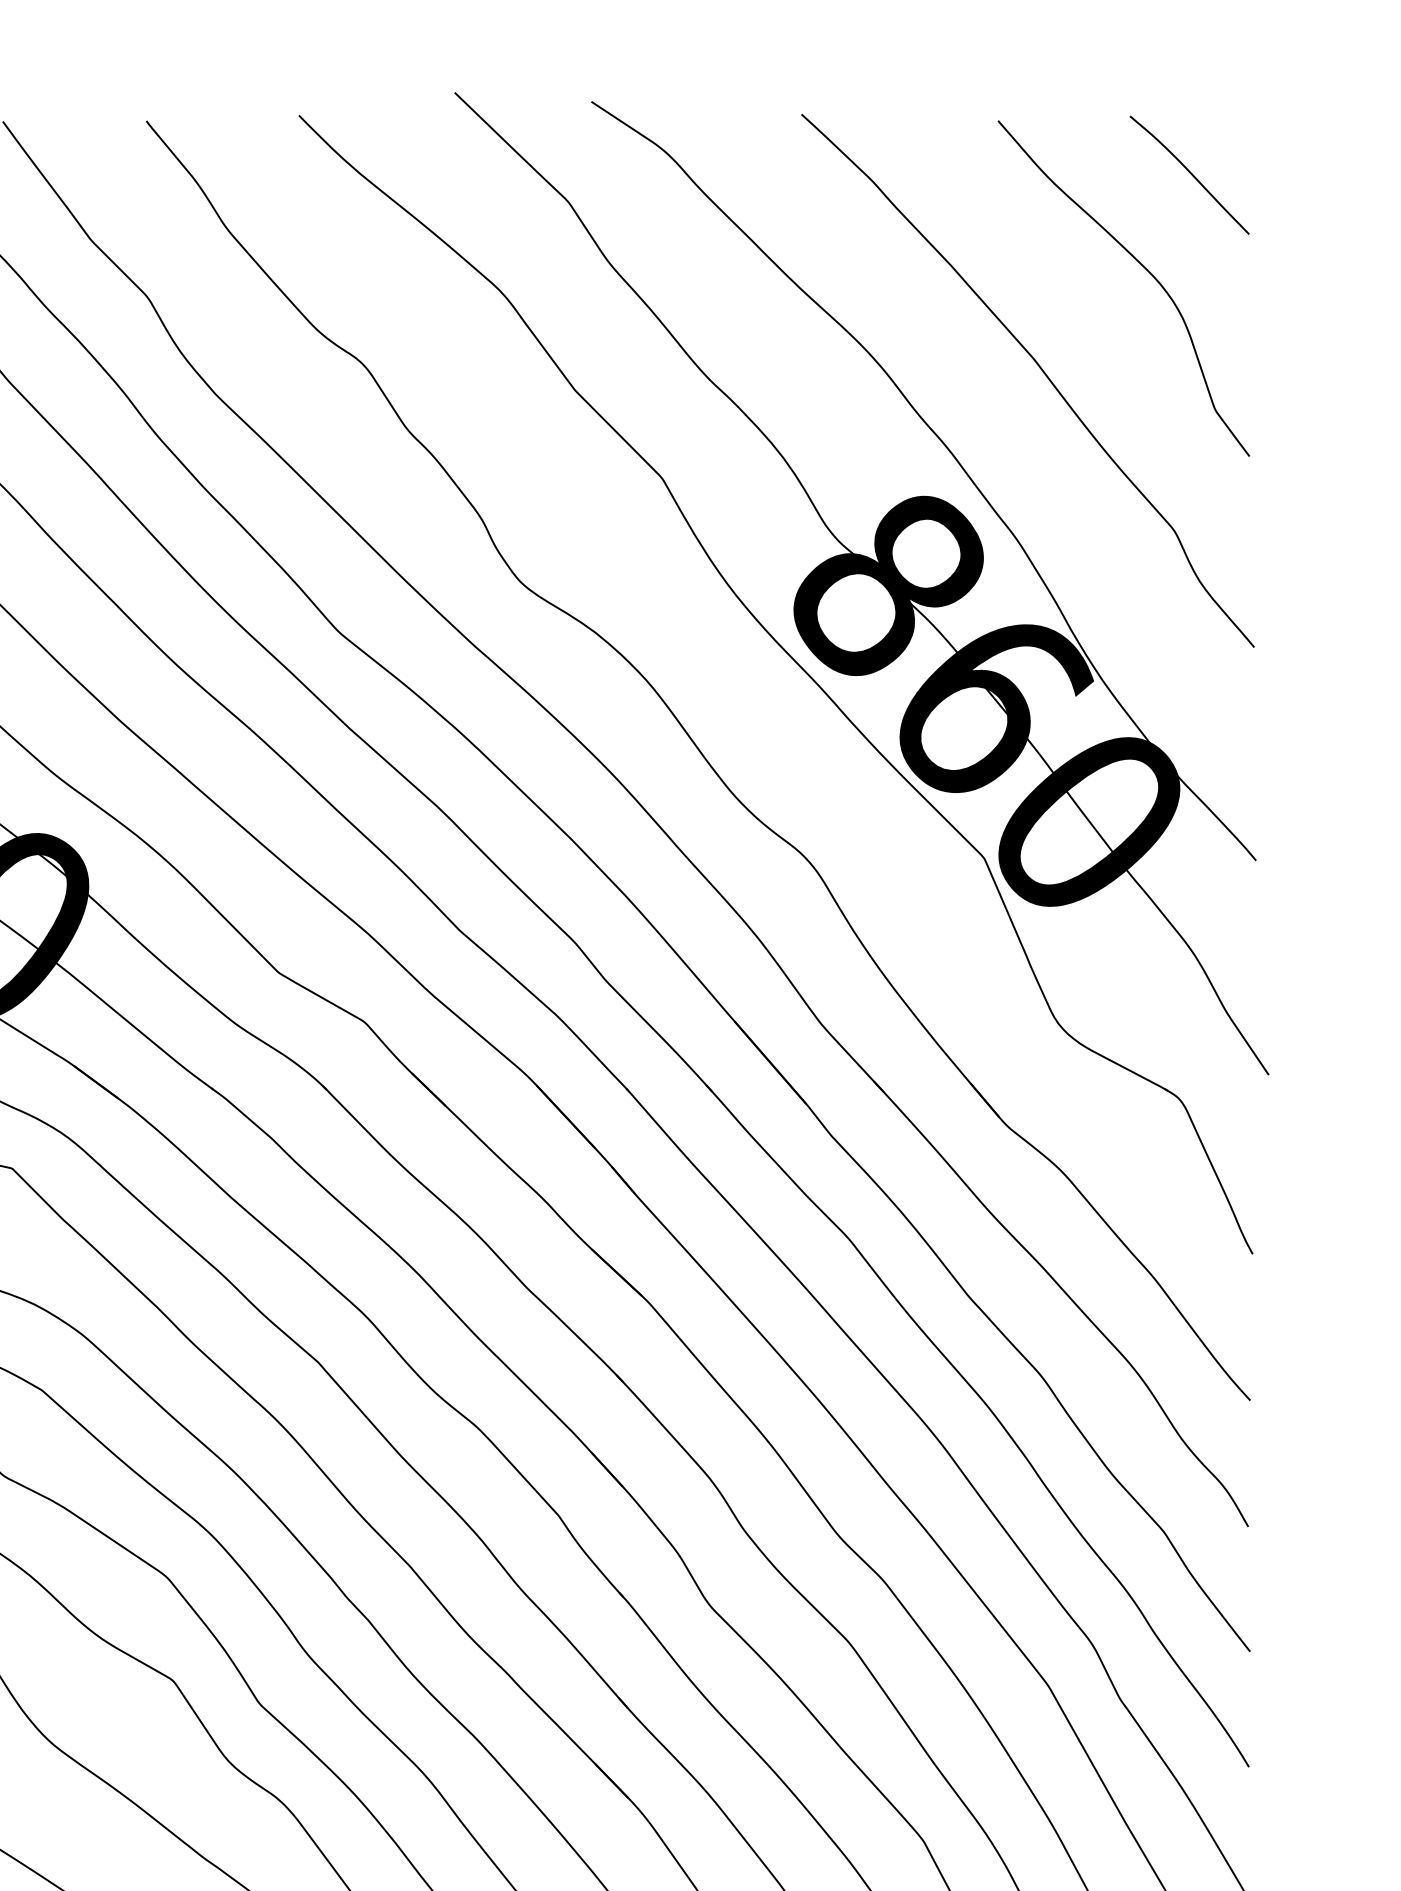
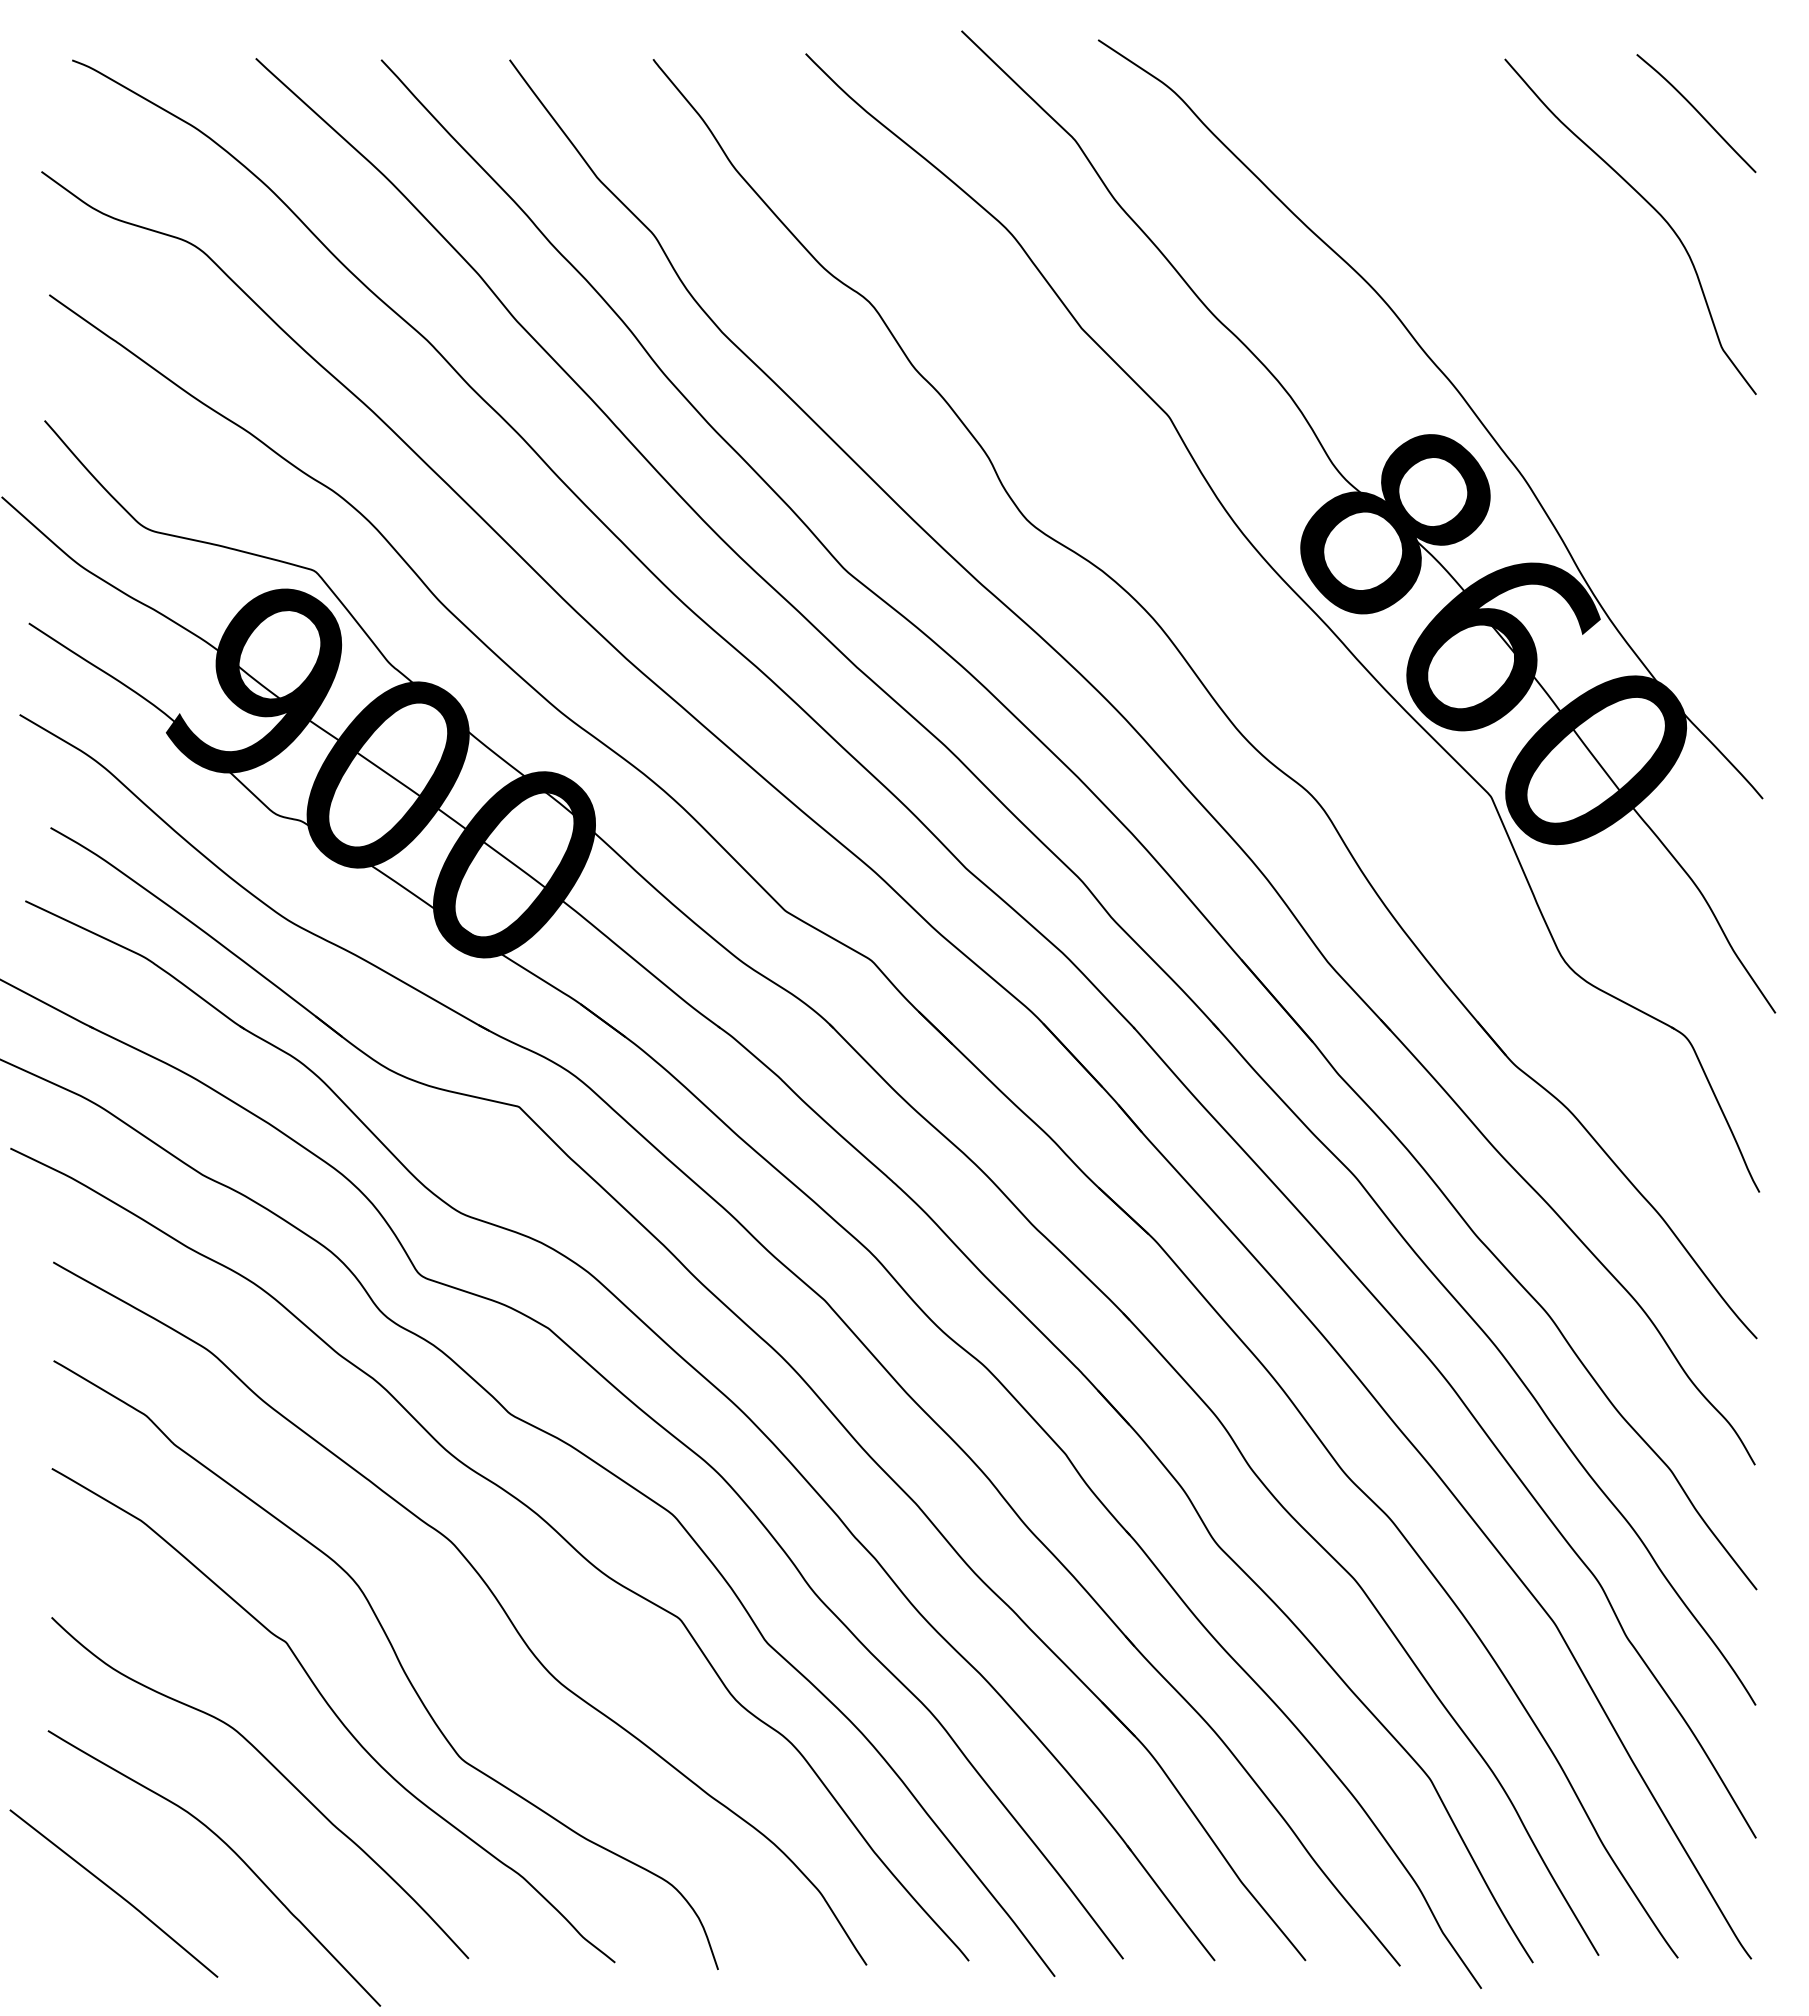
curve: (1041, 371) -> (1548, 309), removed

